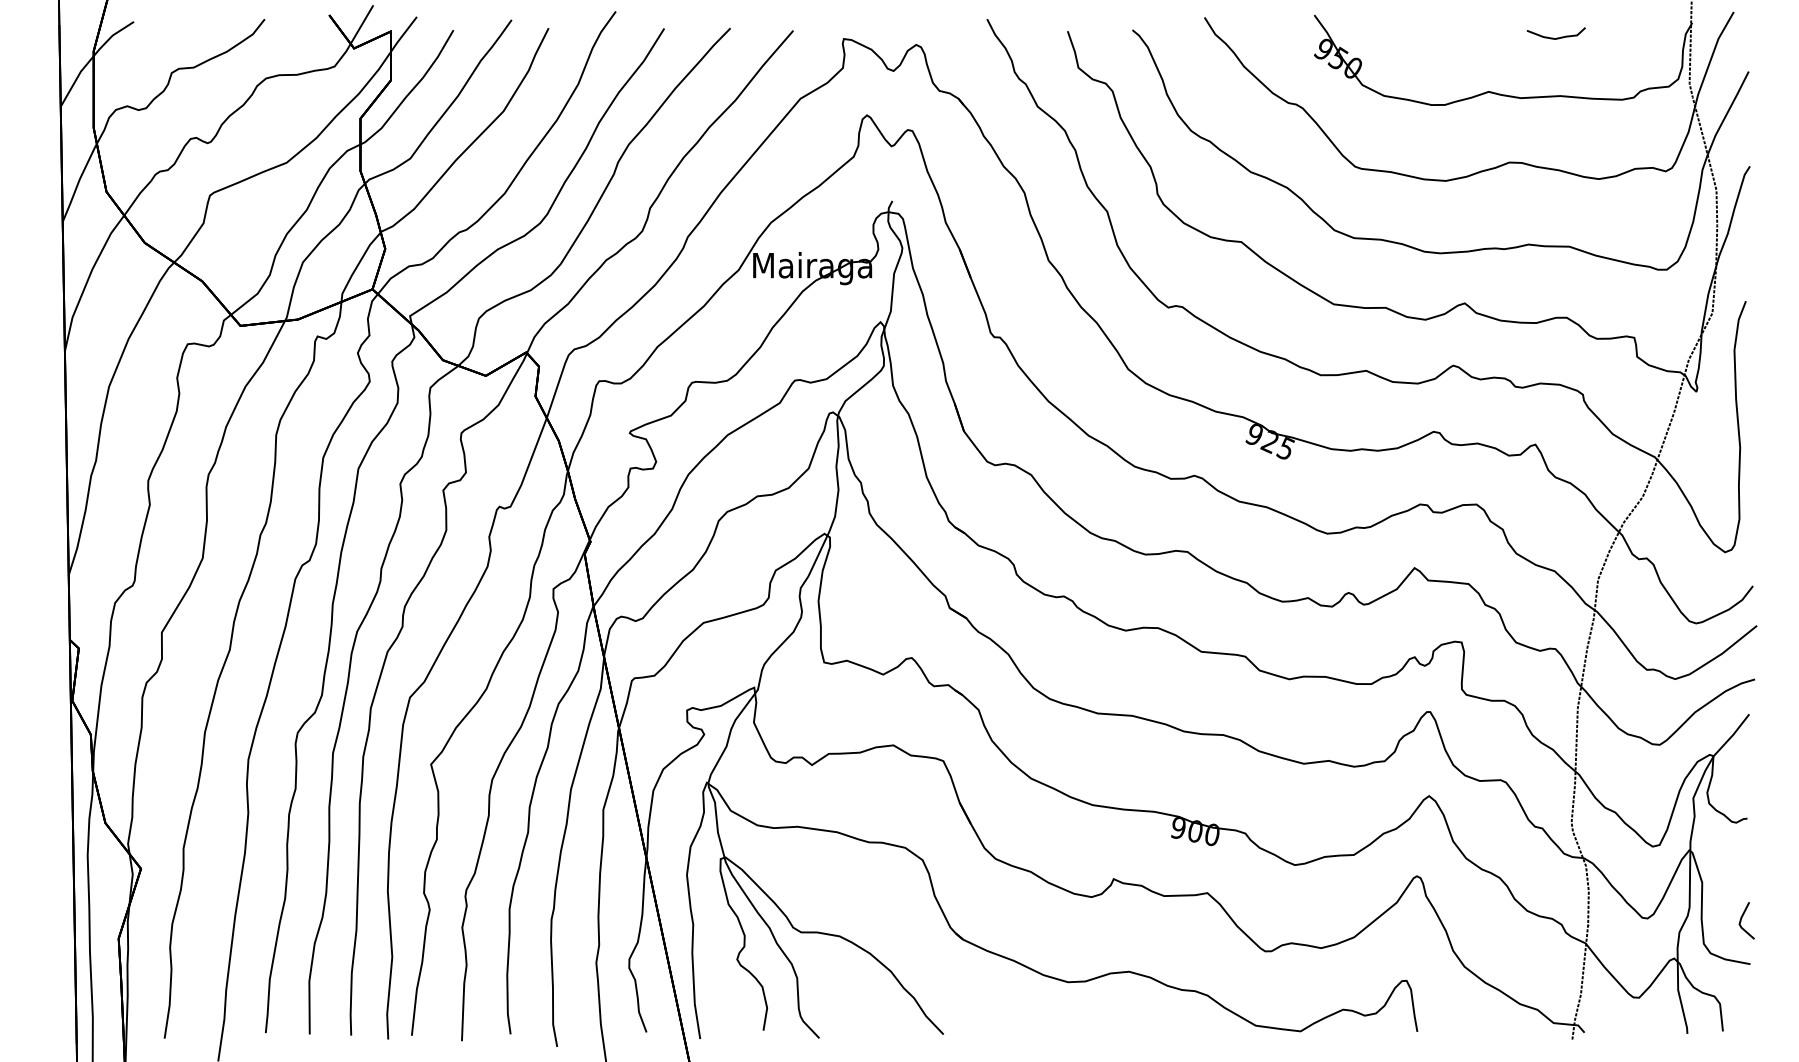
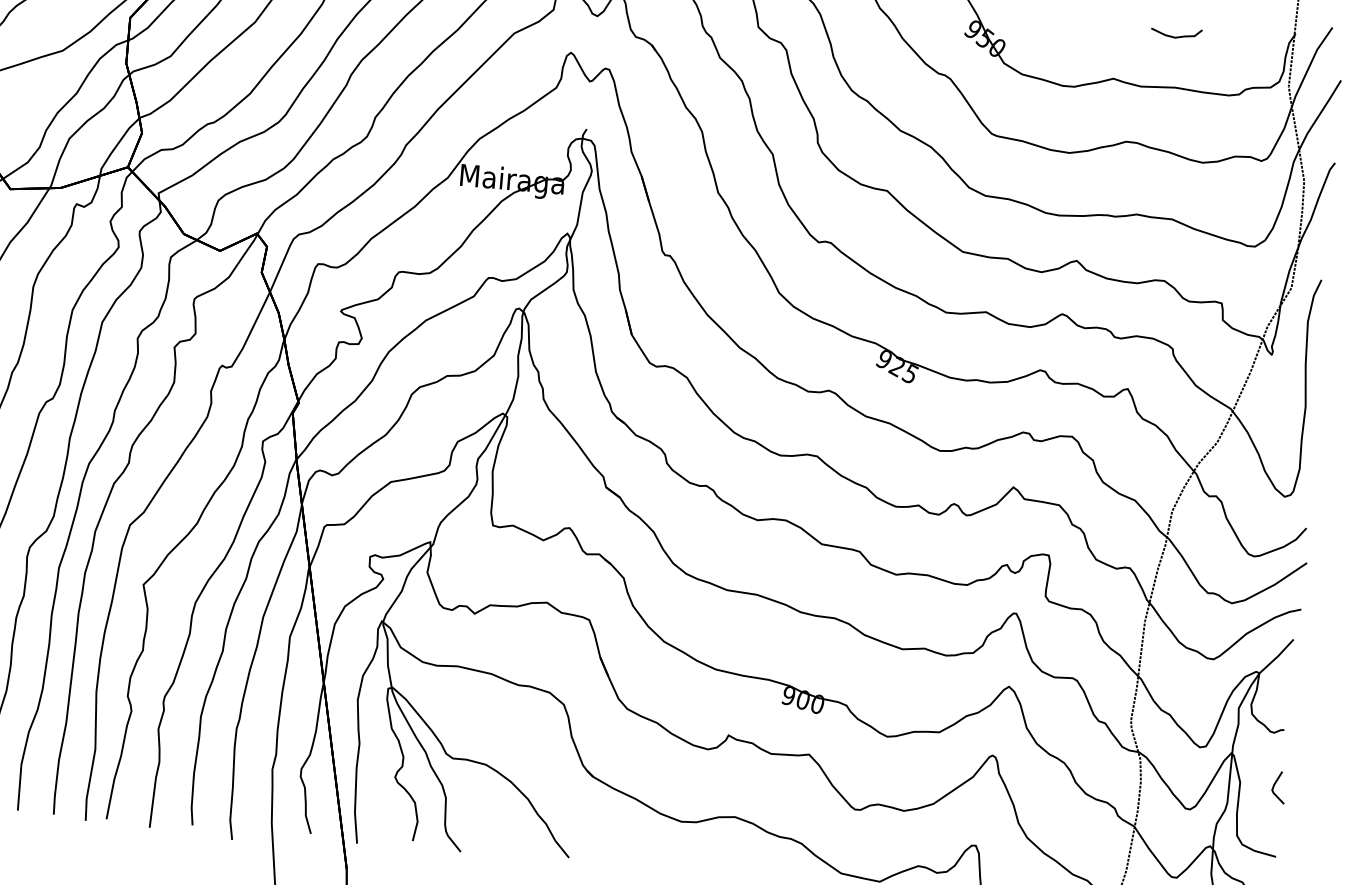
line: (1742, 918) -> (1275, 785), moved

